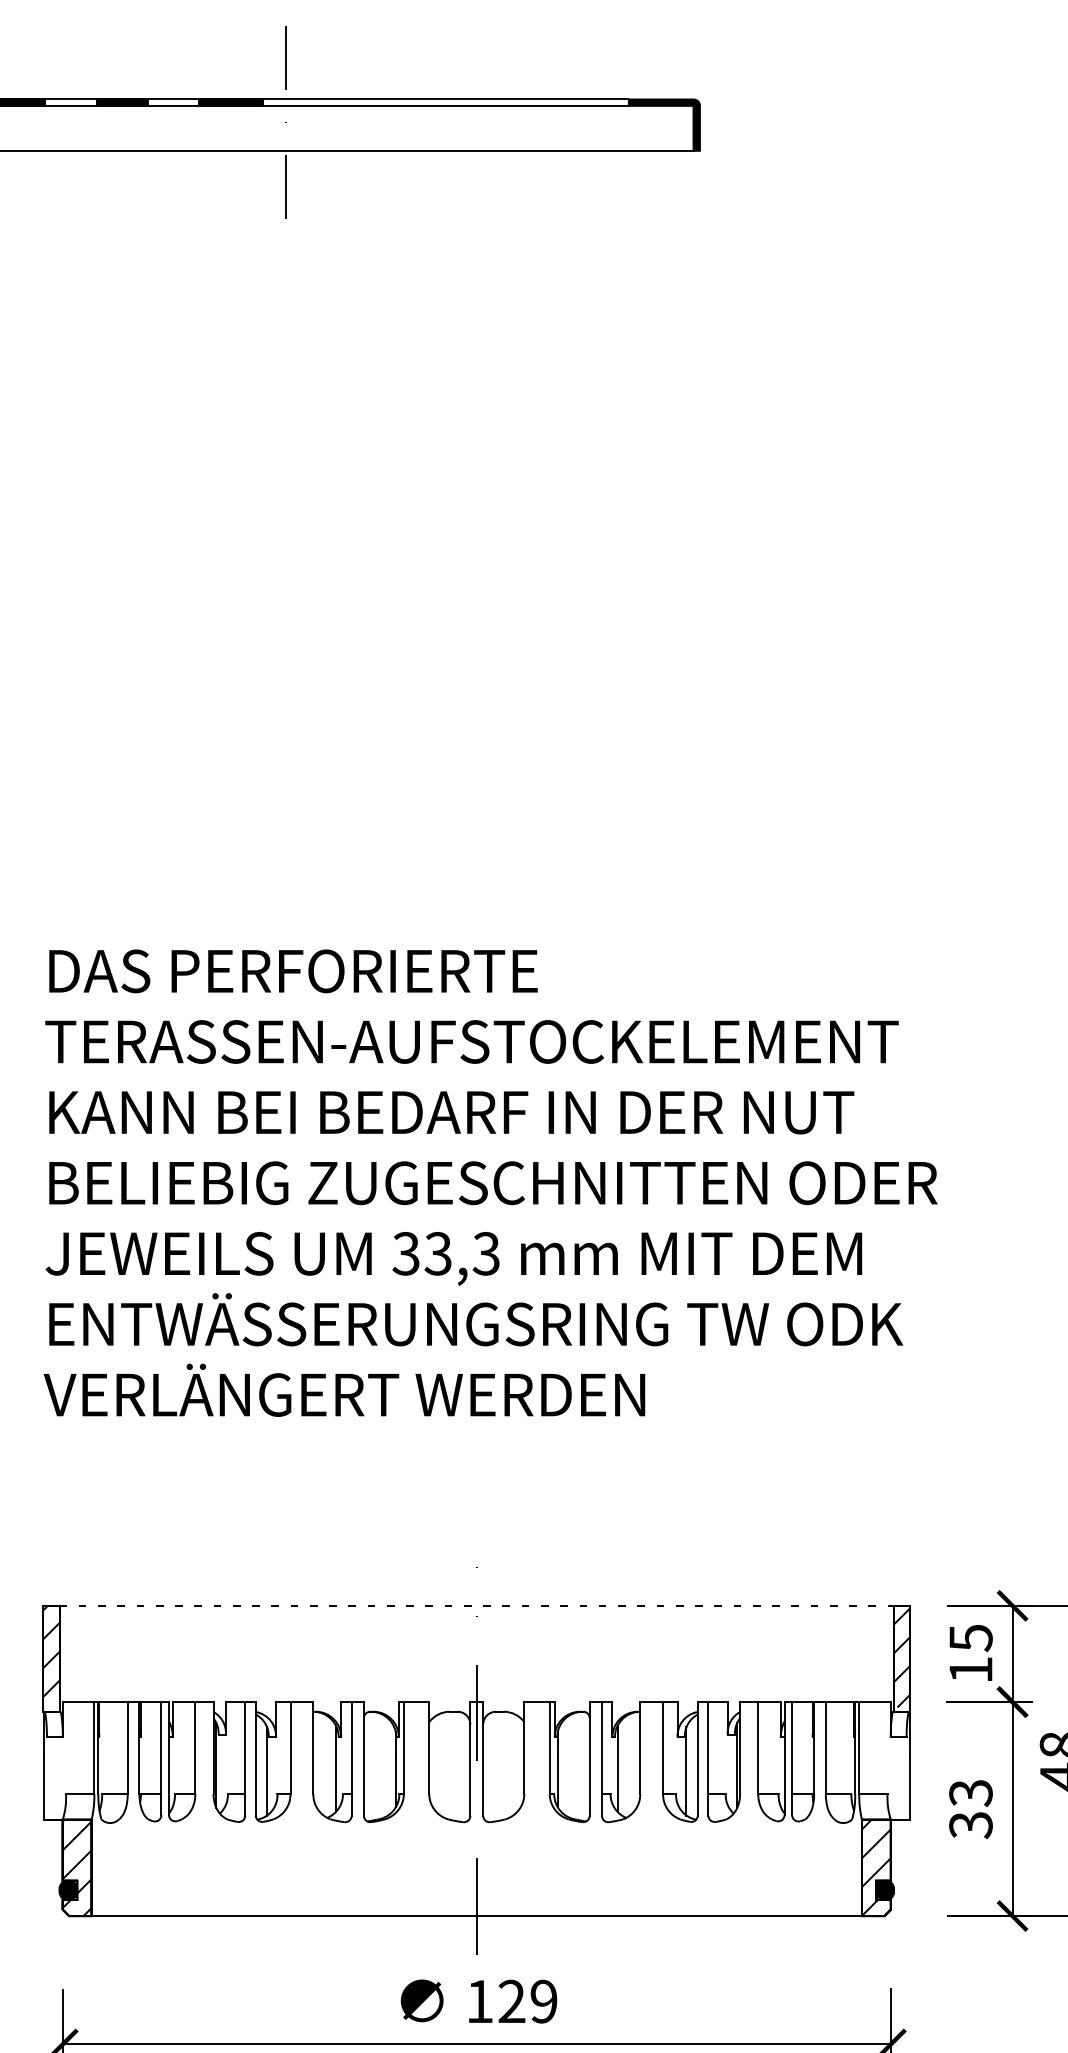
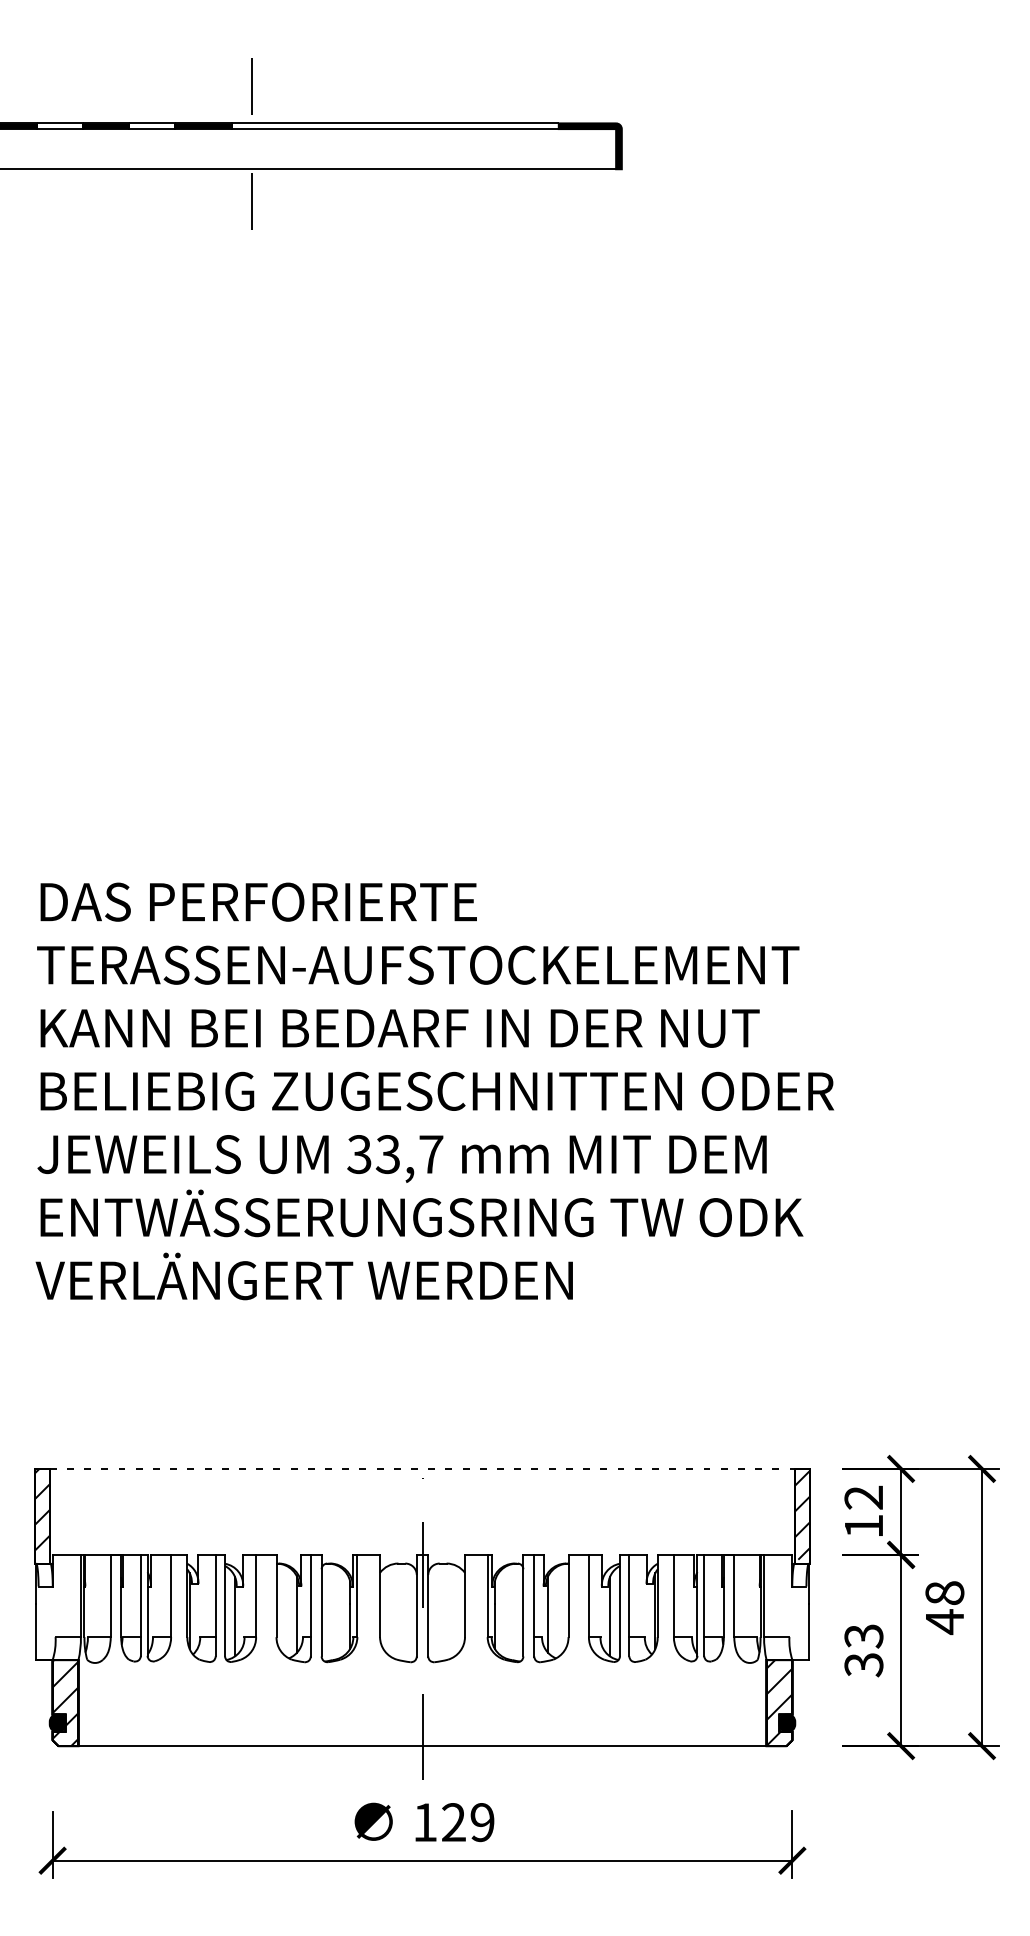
text: (485, 1253) -> (430, 1154), 33,3 -> 33,7
text: (970, 1637) -> (863, 1497), 15 -> 12

